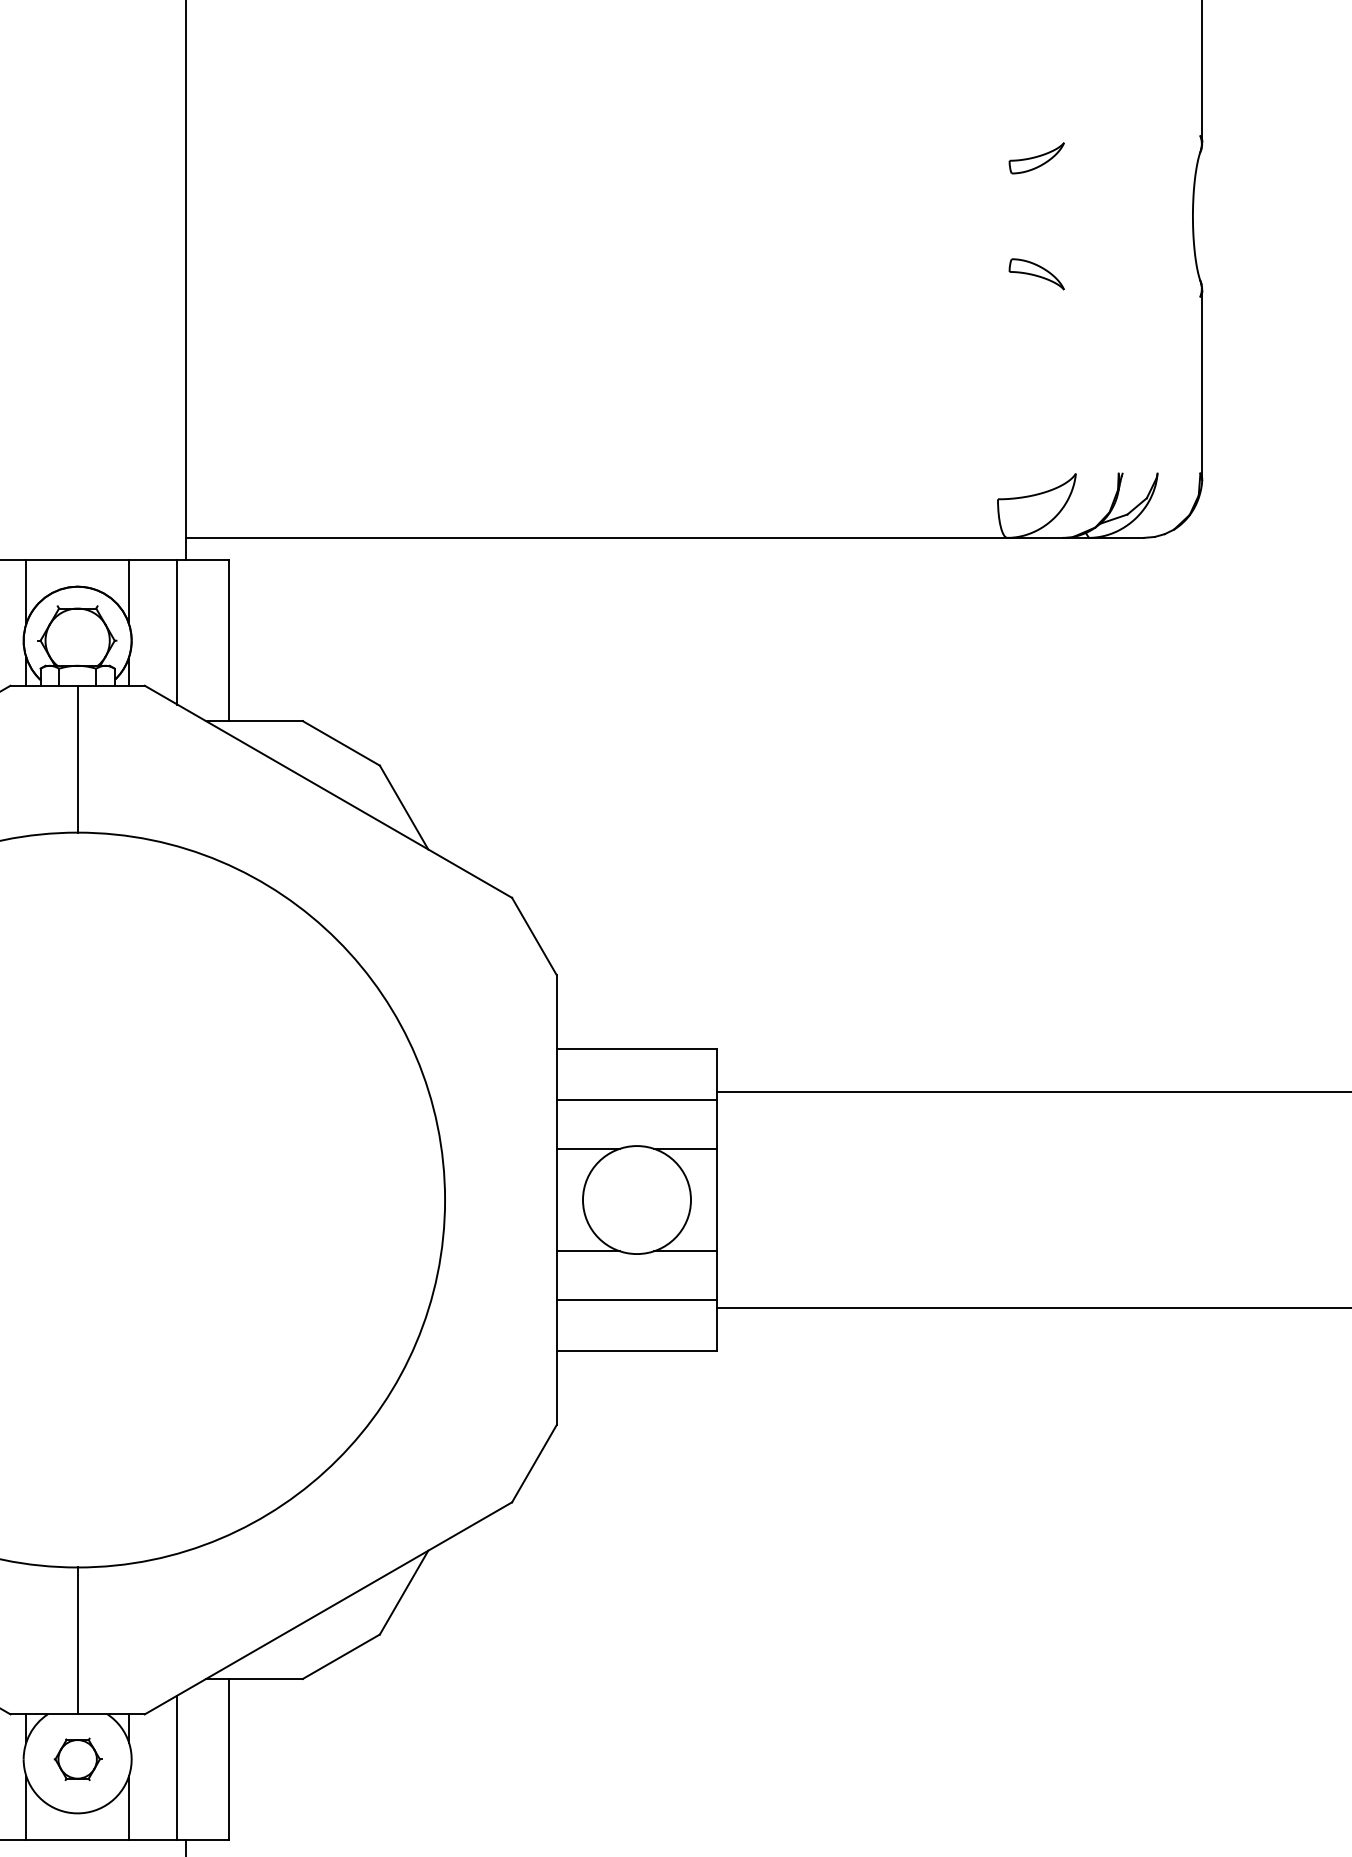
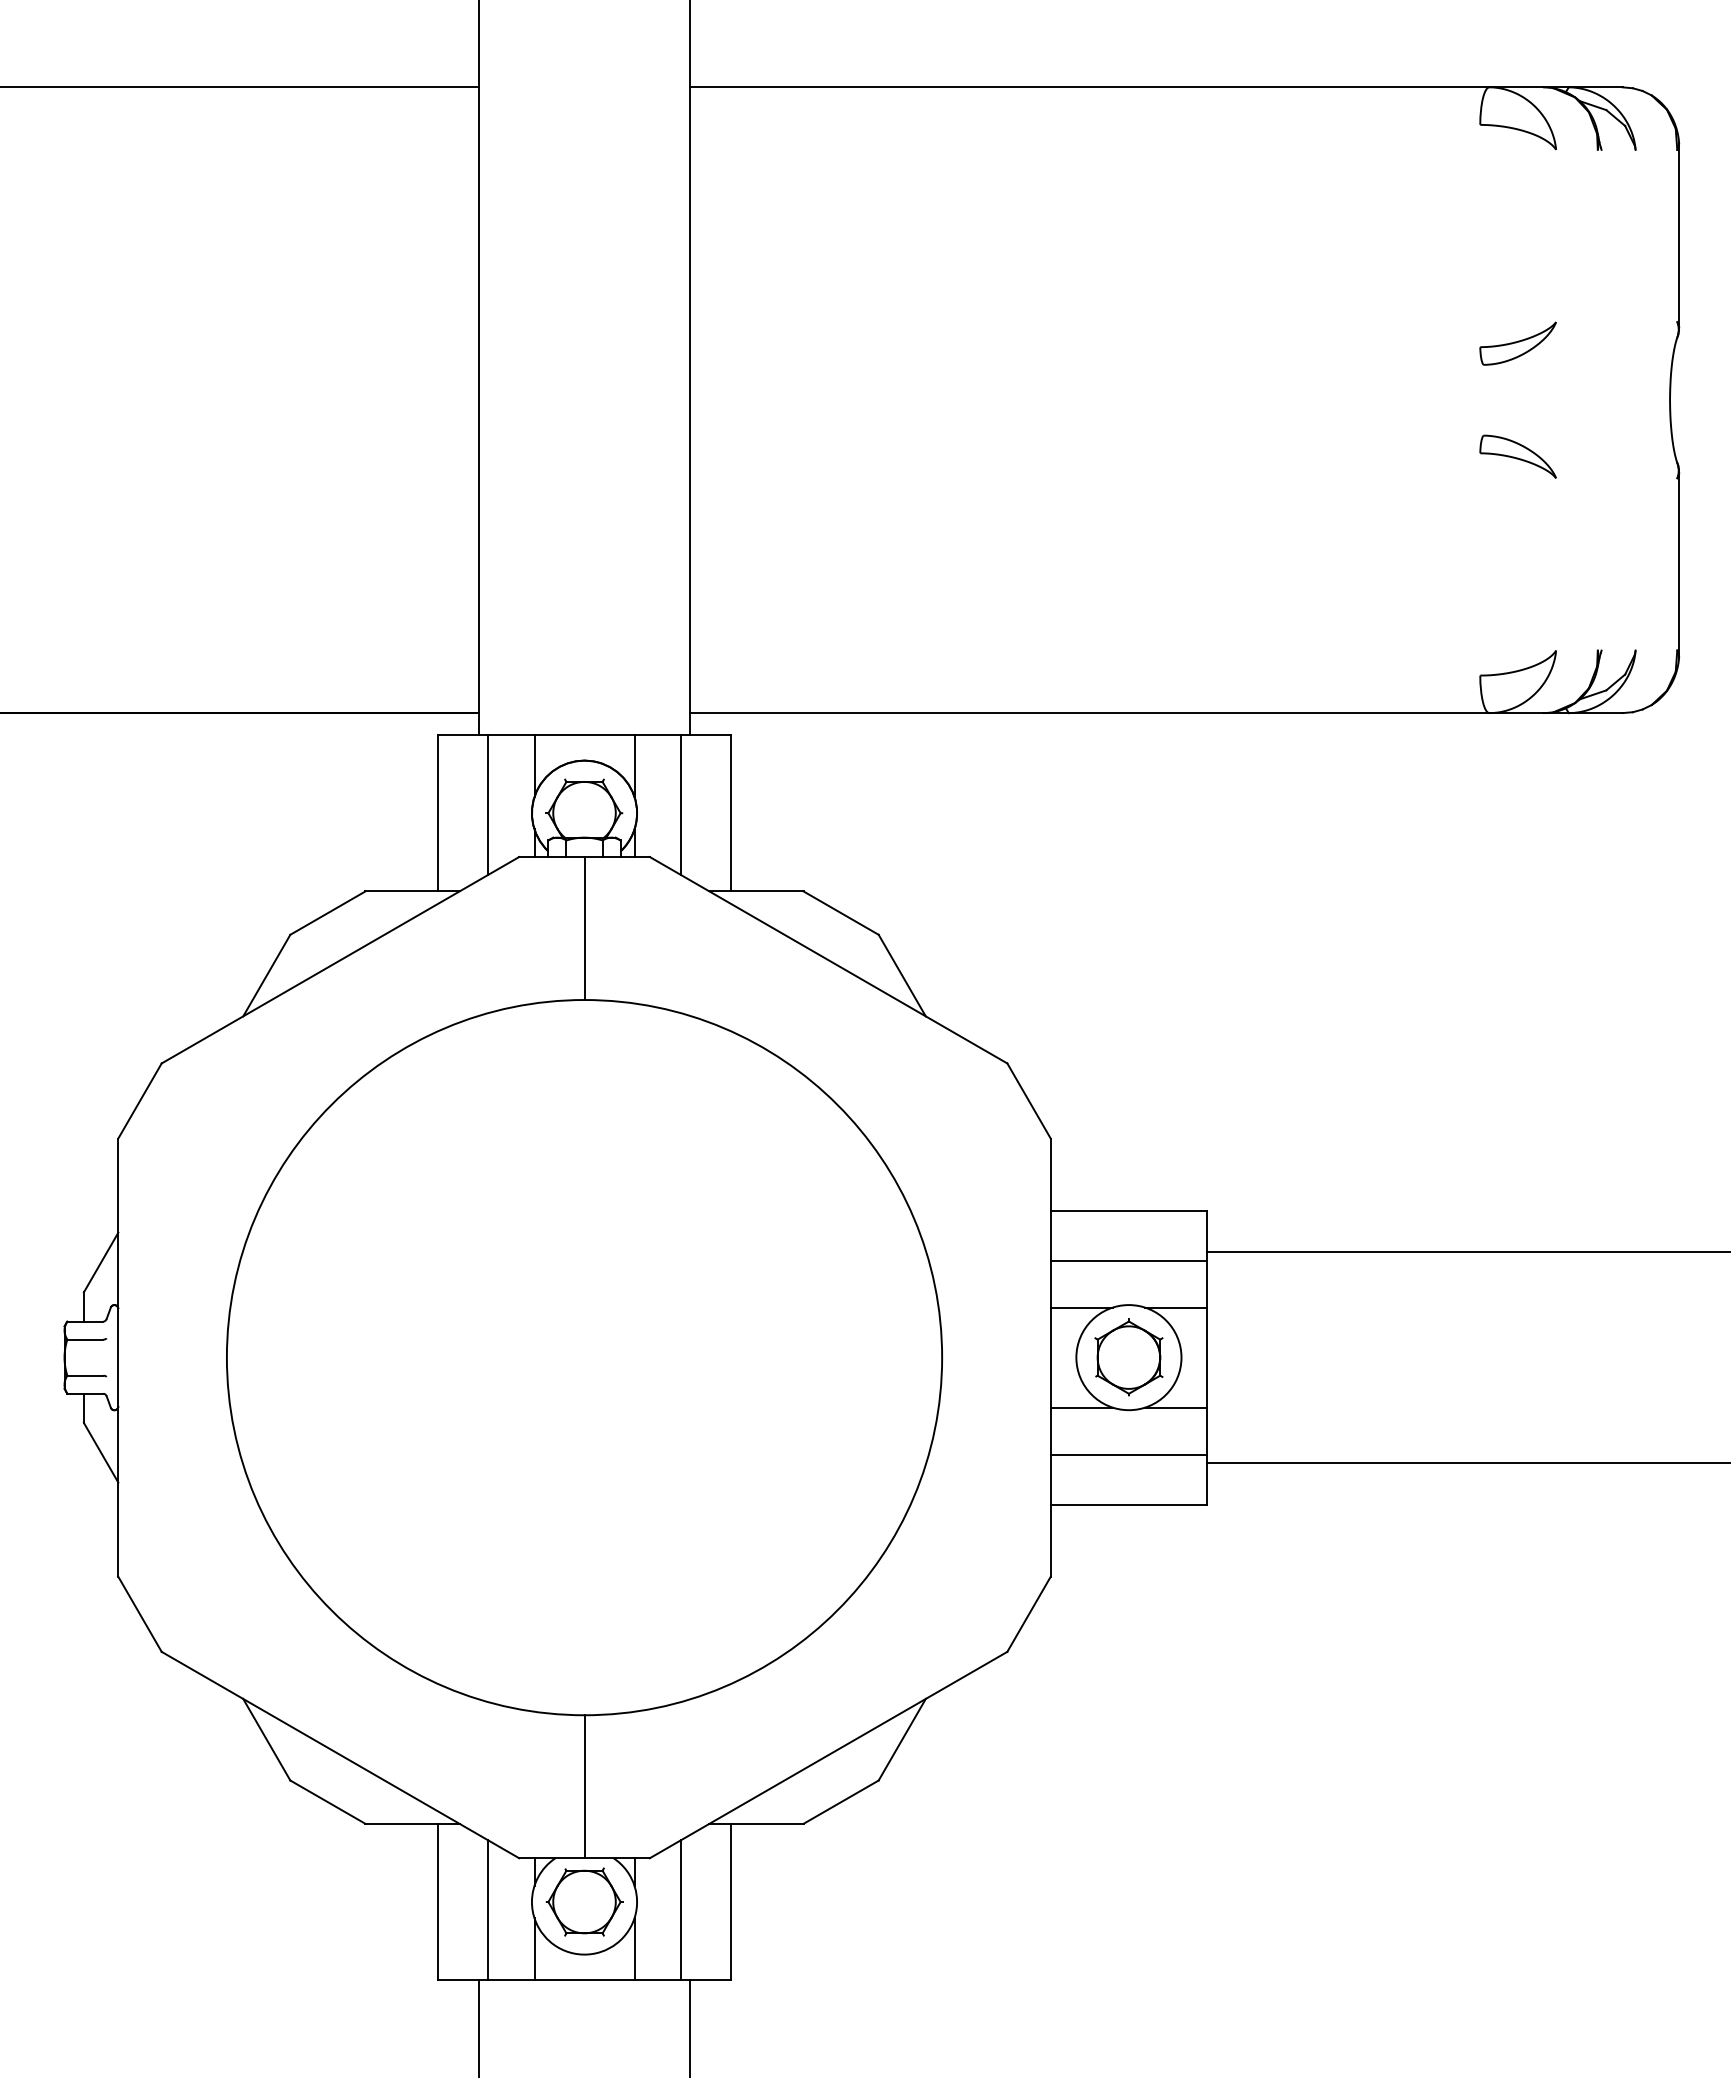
part: (1036, 158) -> (1517, 343), size x1.43
part: (1036, 274) -> (1517, 456), size x1.43
part: (636, 1199) -> (1128, 1357), added
part: (77, 1758) -> (584, 1901), size x1.67

